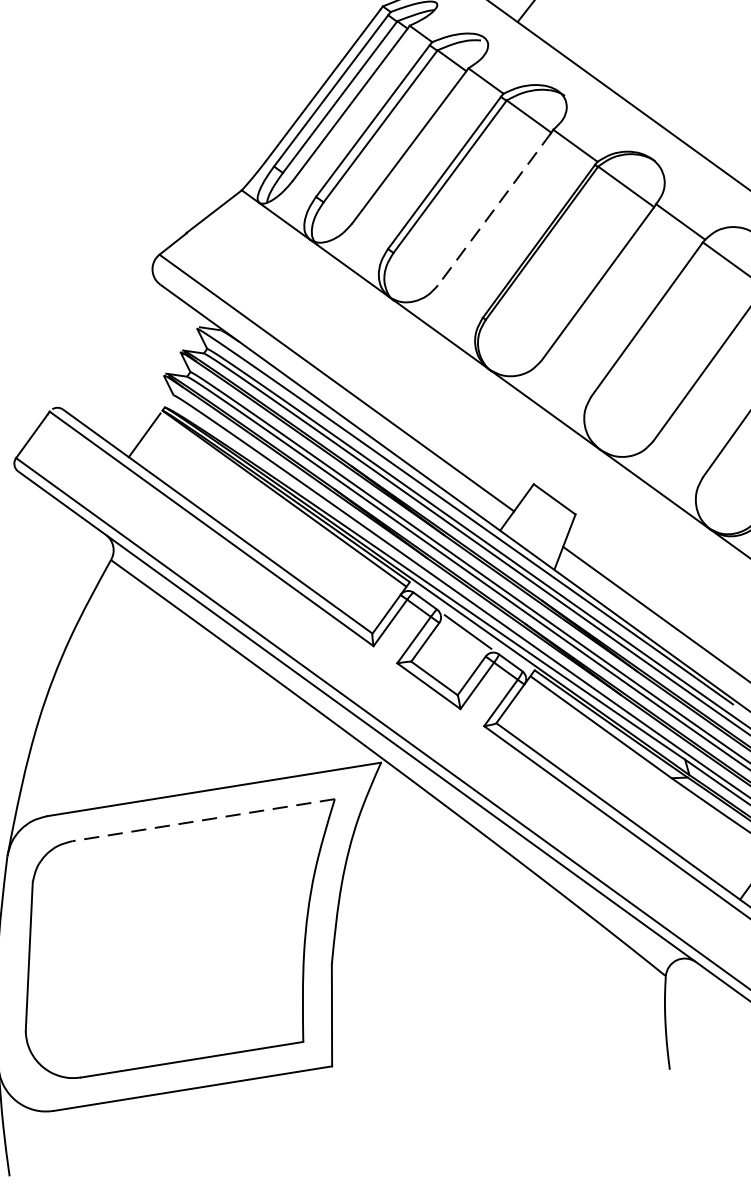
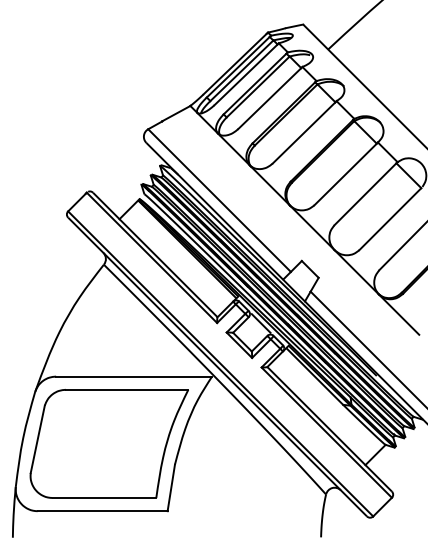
line: (495, 208) -> (304, 132), dashed -> solid
line: (202, 819) -> (126, 389), dashed -> solid

